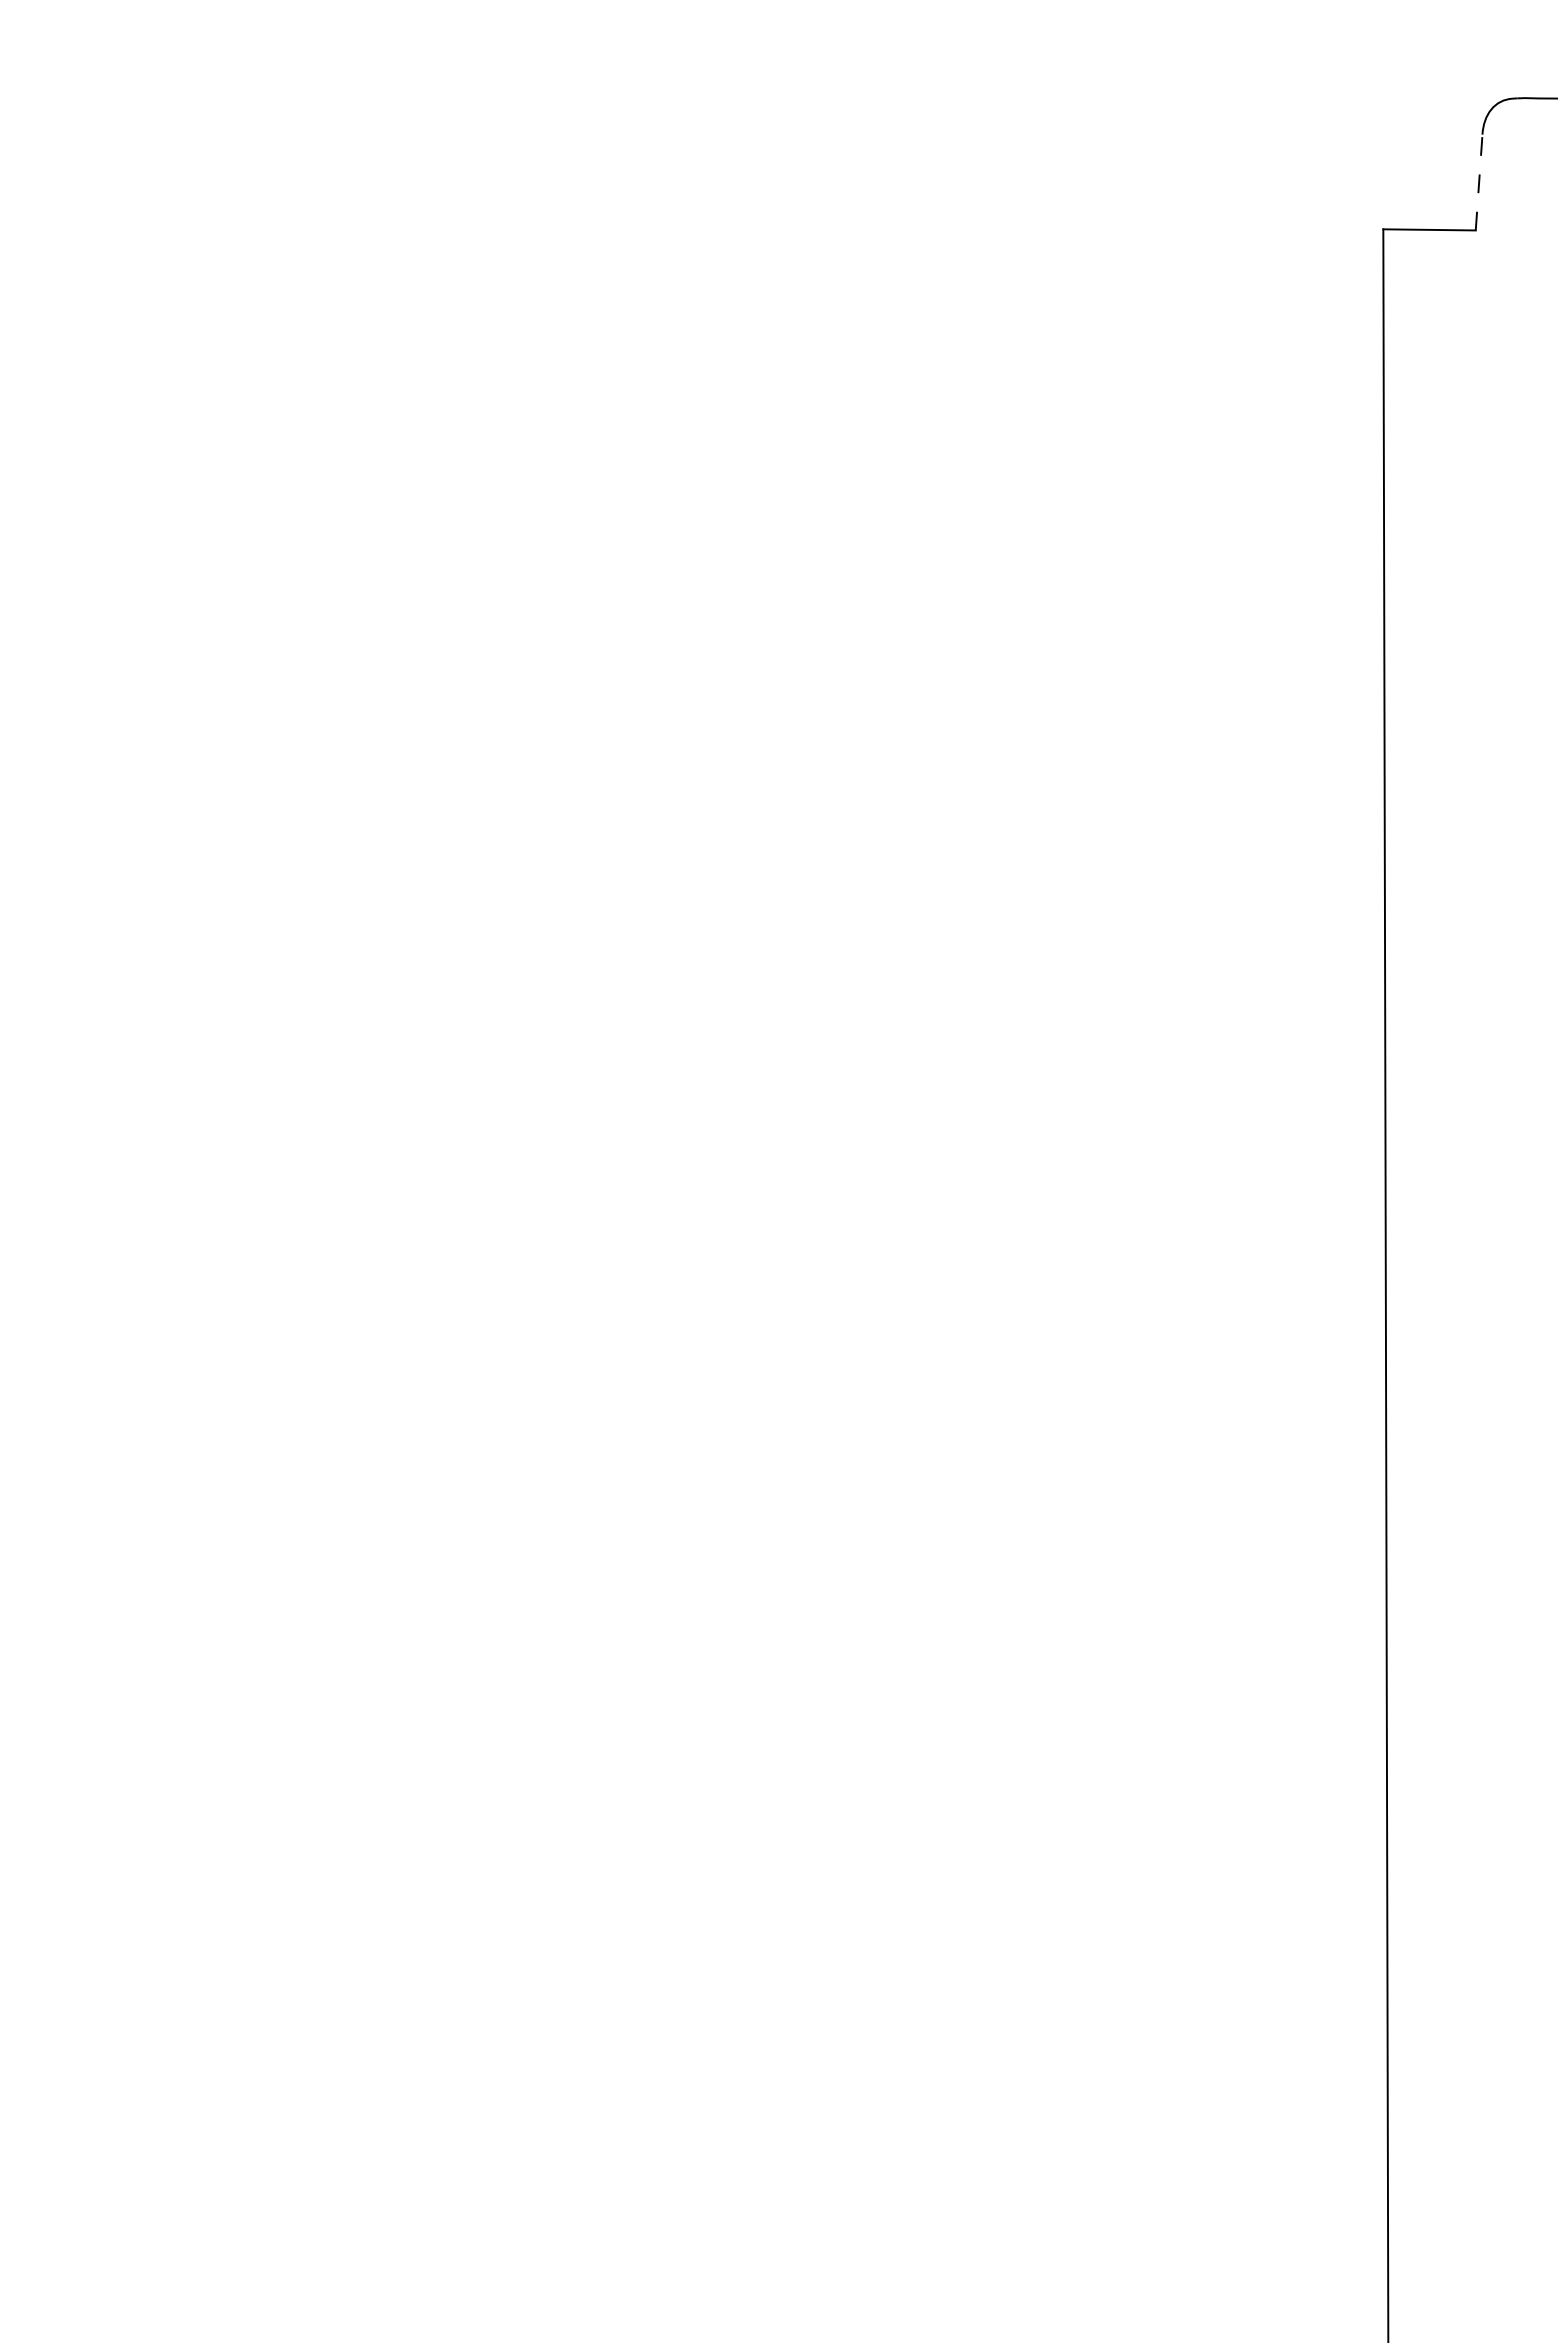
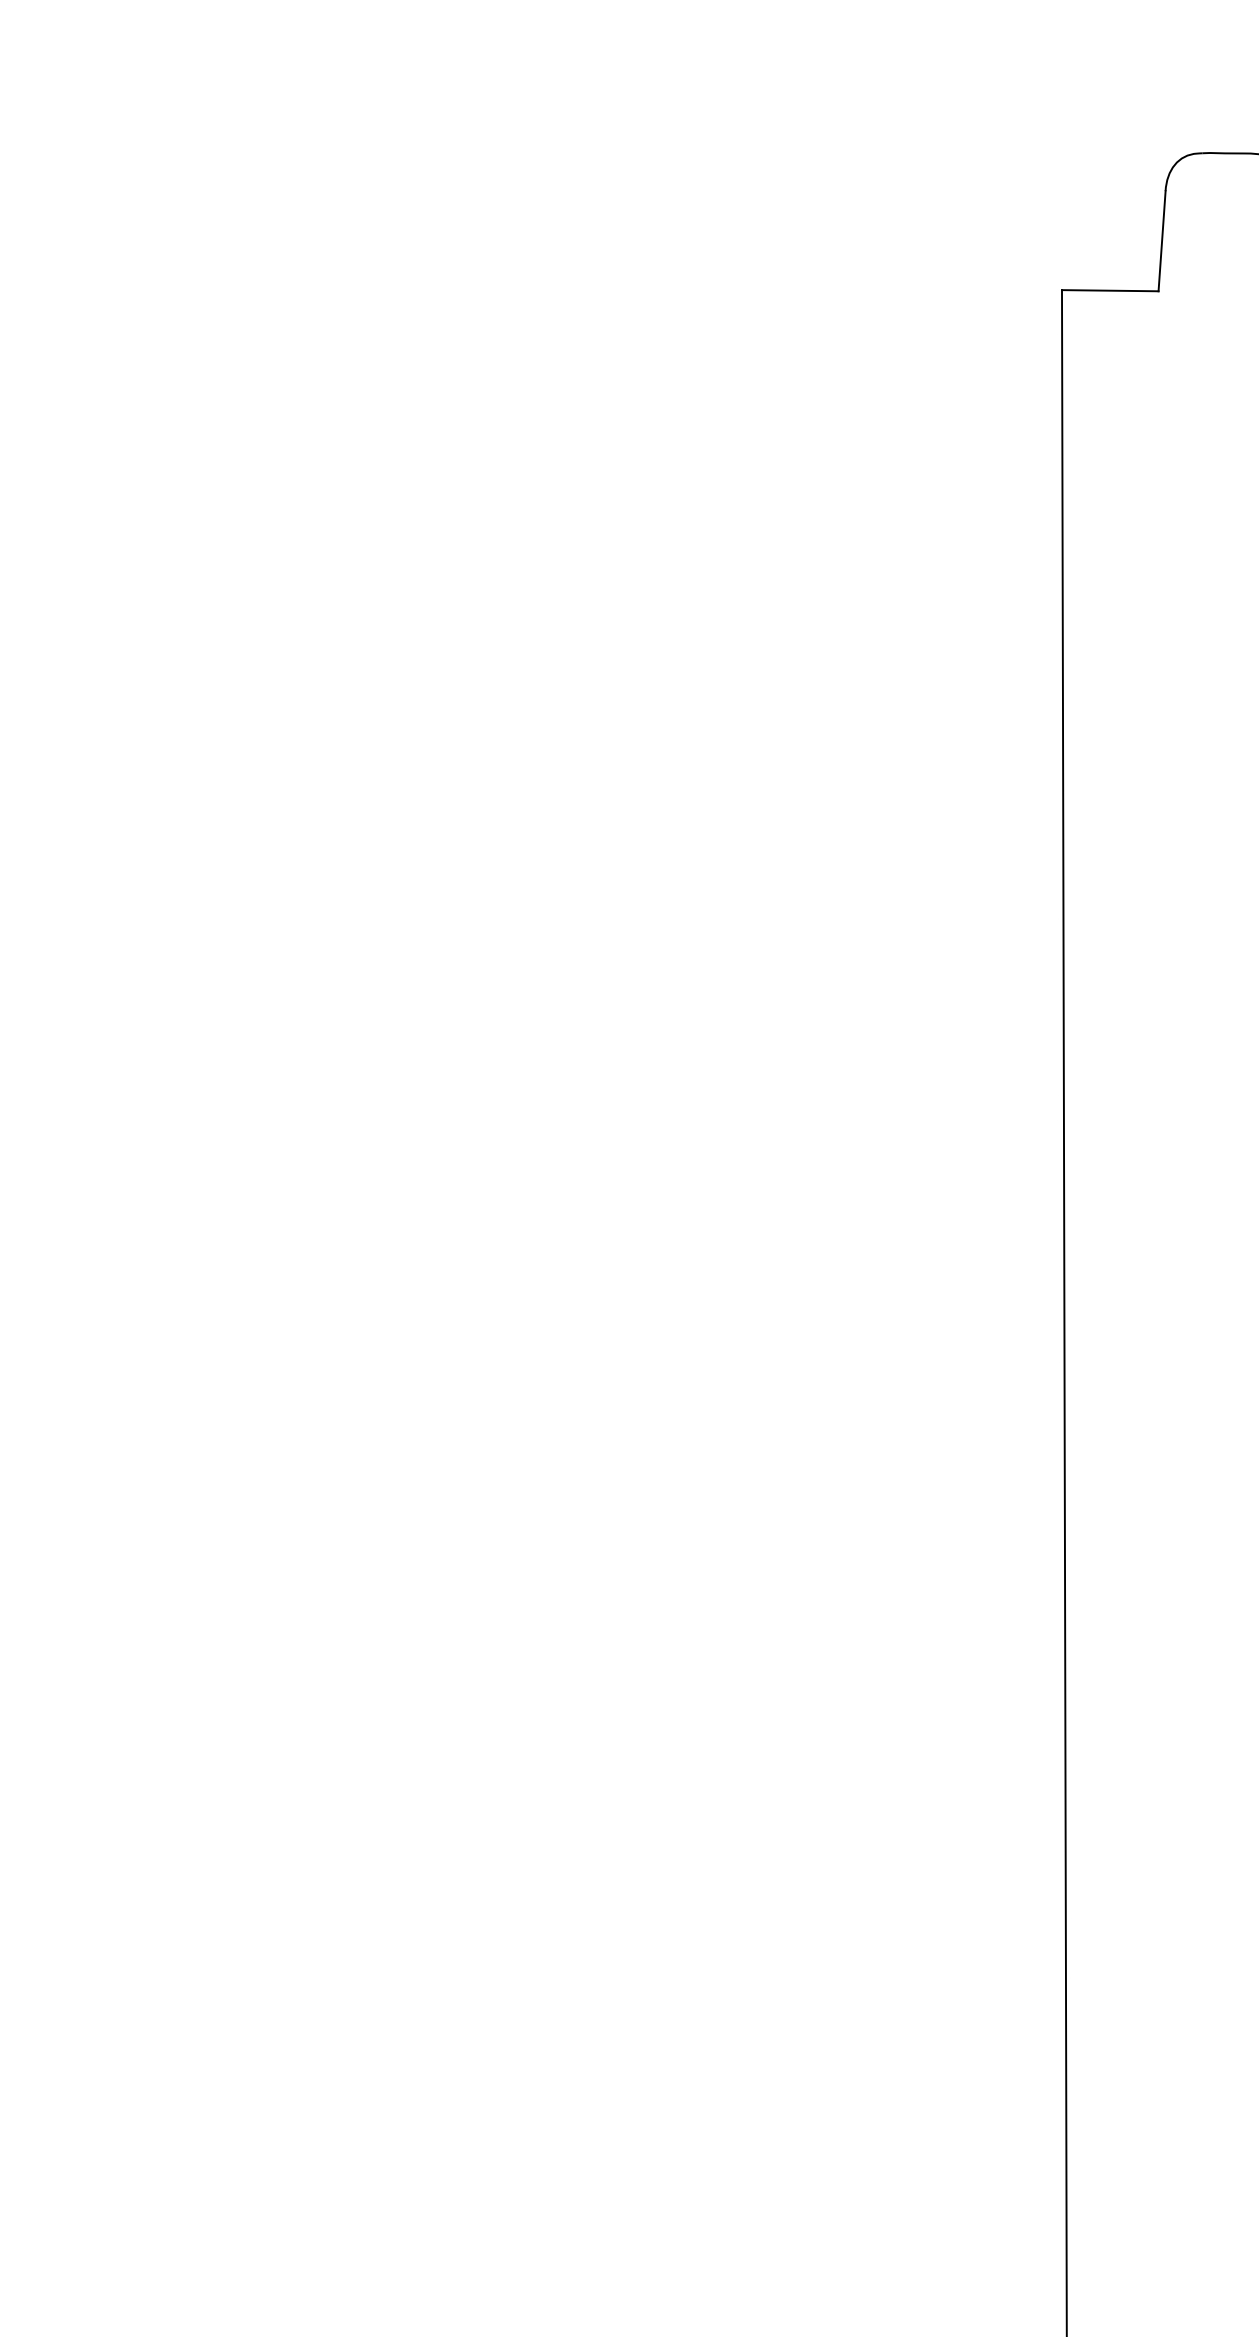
line: (1479, 182) -> (1162, 241), dashed -> solid

